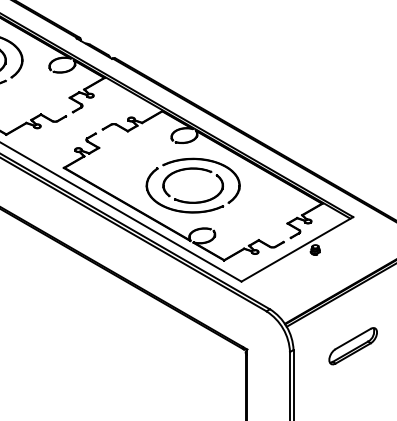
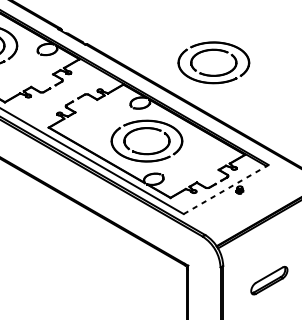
part: (280, 66) -> (213, 50), added
line: (297, 249) -> (226, 189), solid -> dashed
part: (352, 346) -> (268, 280), moved

